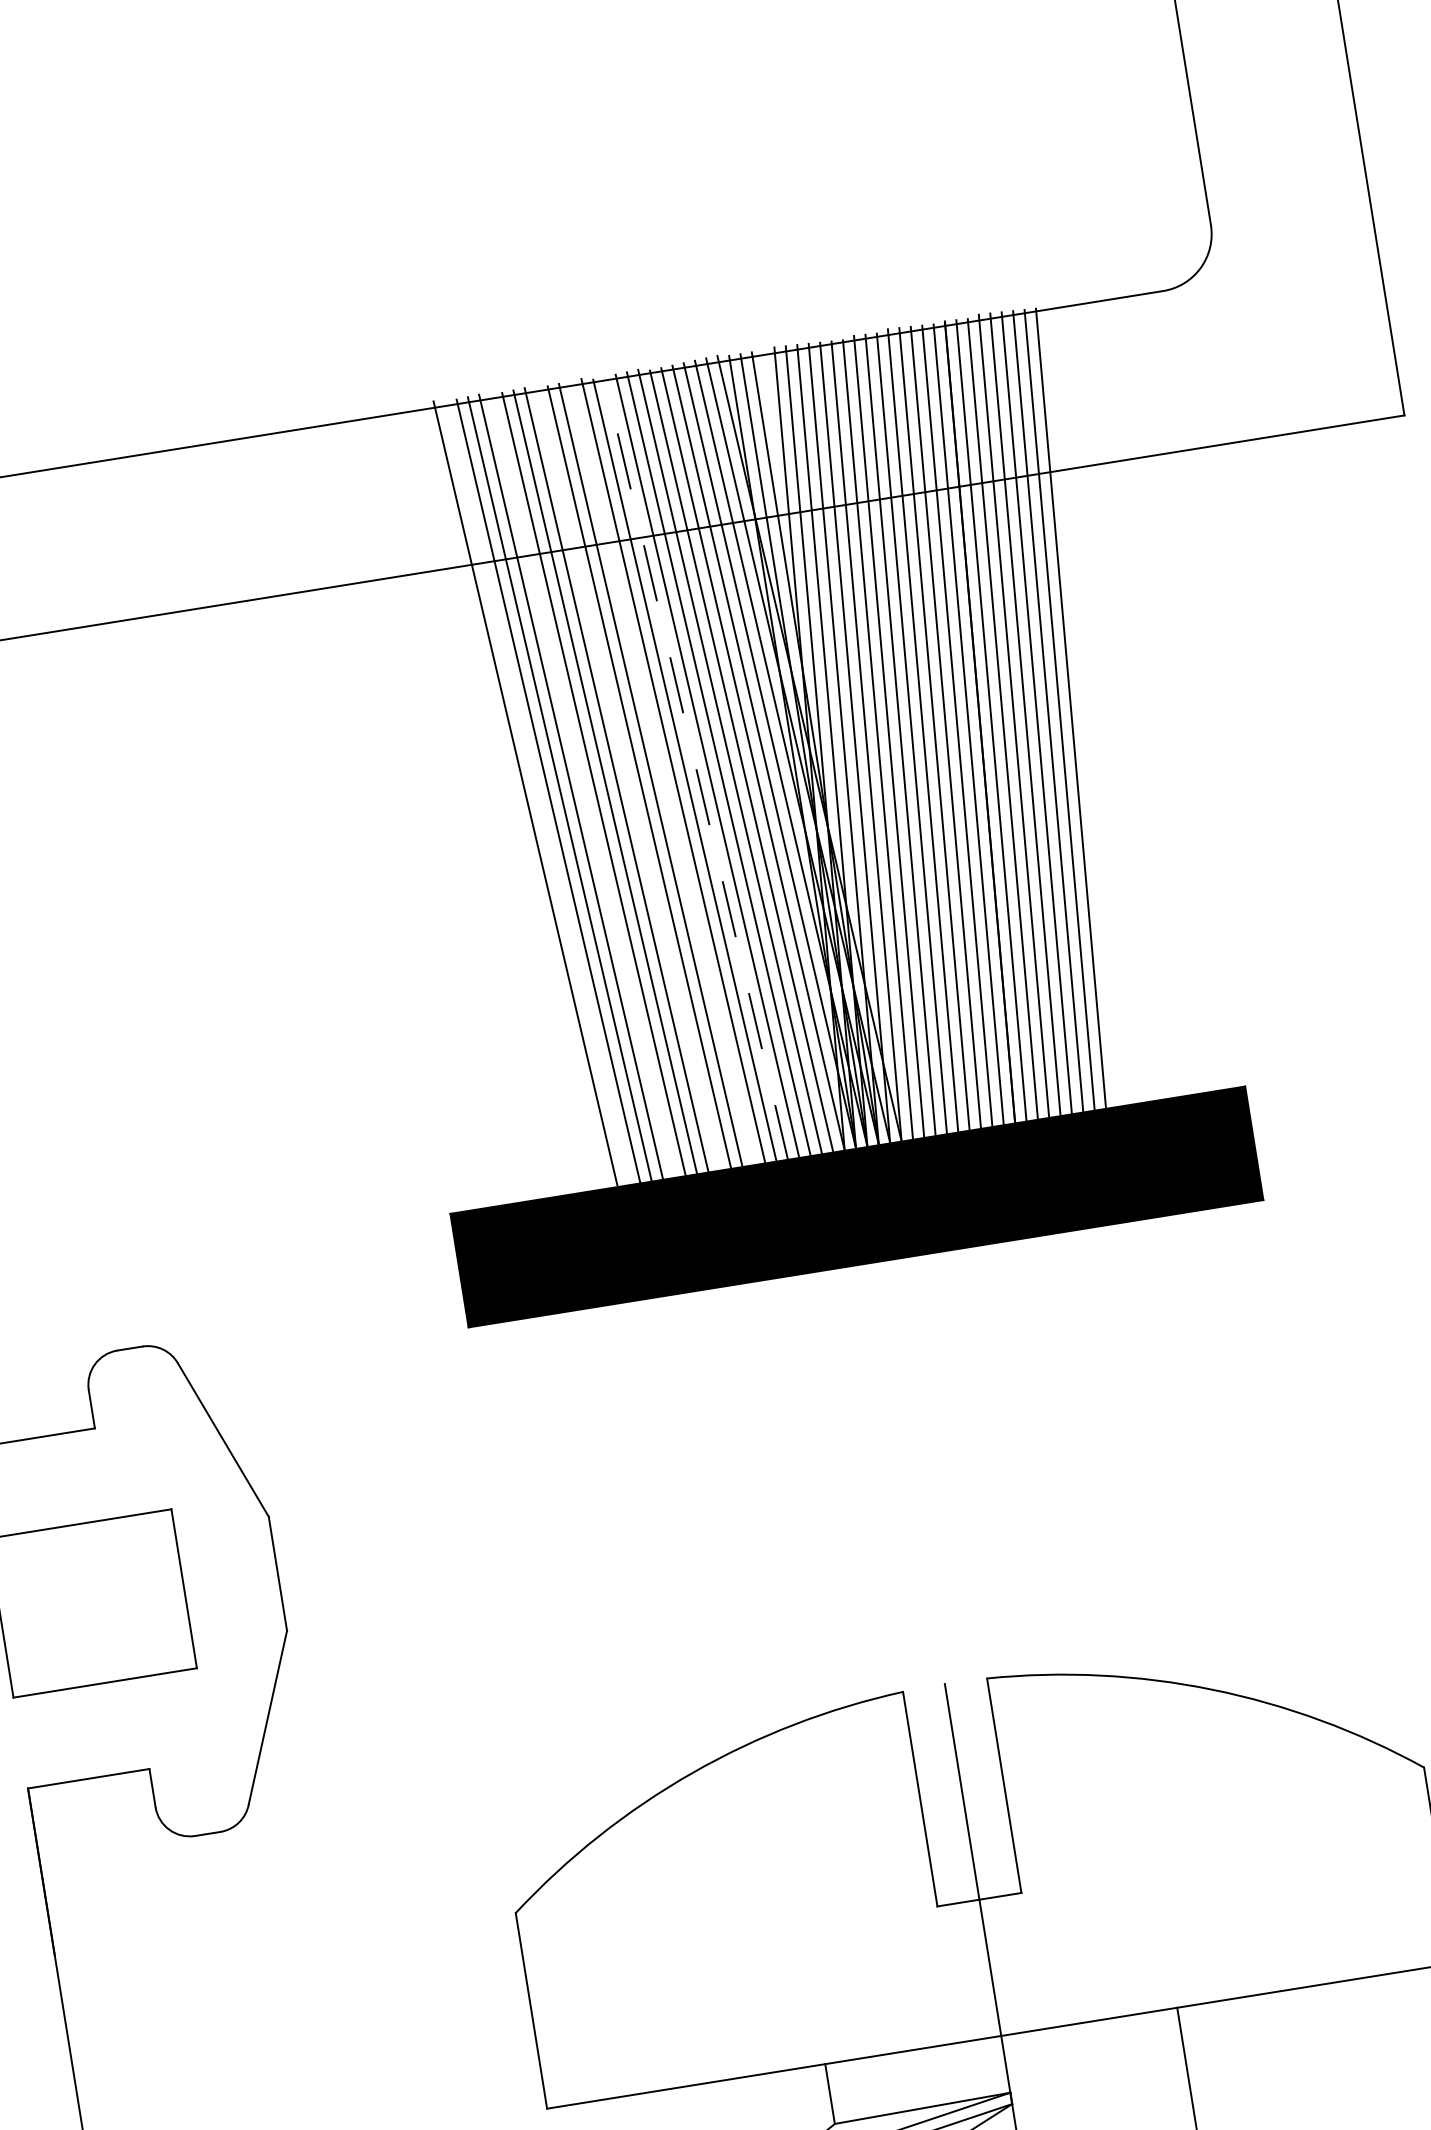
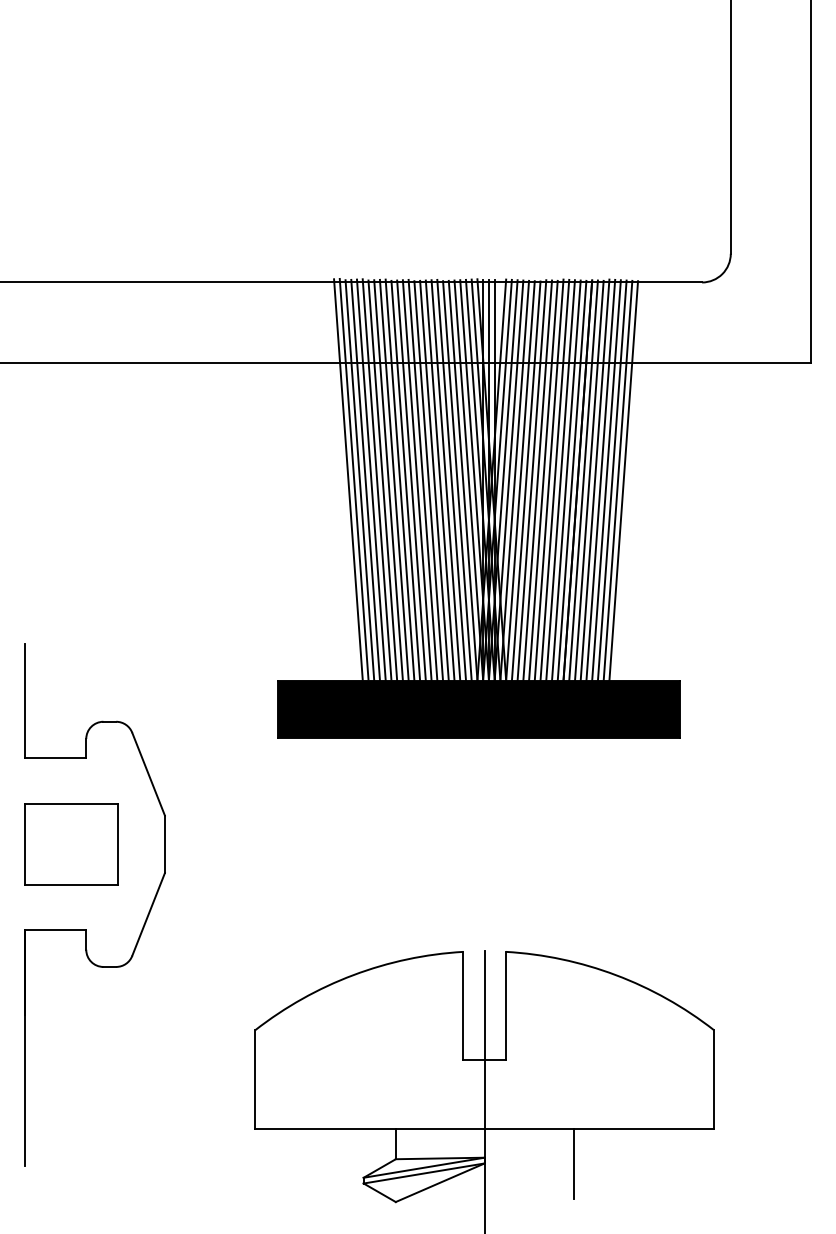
line: (696, 769) -> (434, 481), dashed -> solid
line: (660, 773) -> (416, 480), added
line: (626, 777) -> (399, 479), added
line: (581, 784) -> (376, 479), added
line: (535, 789) -> (353, 478), added

